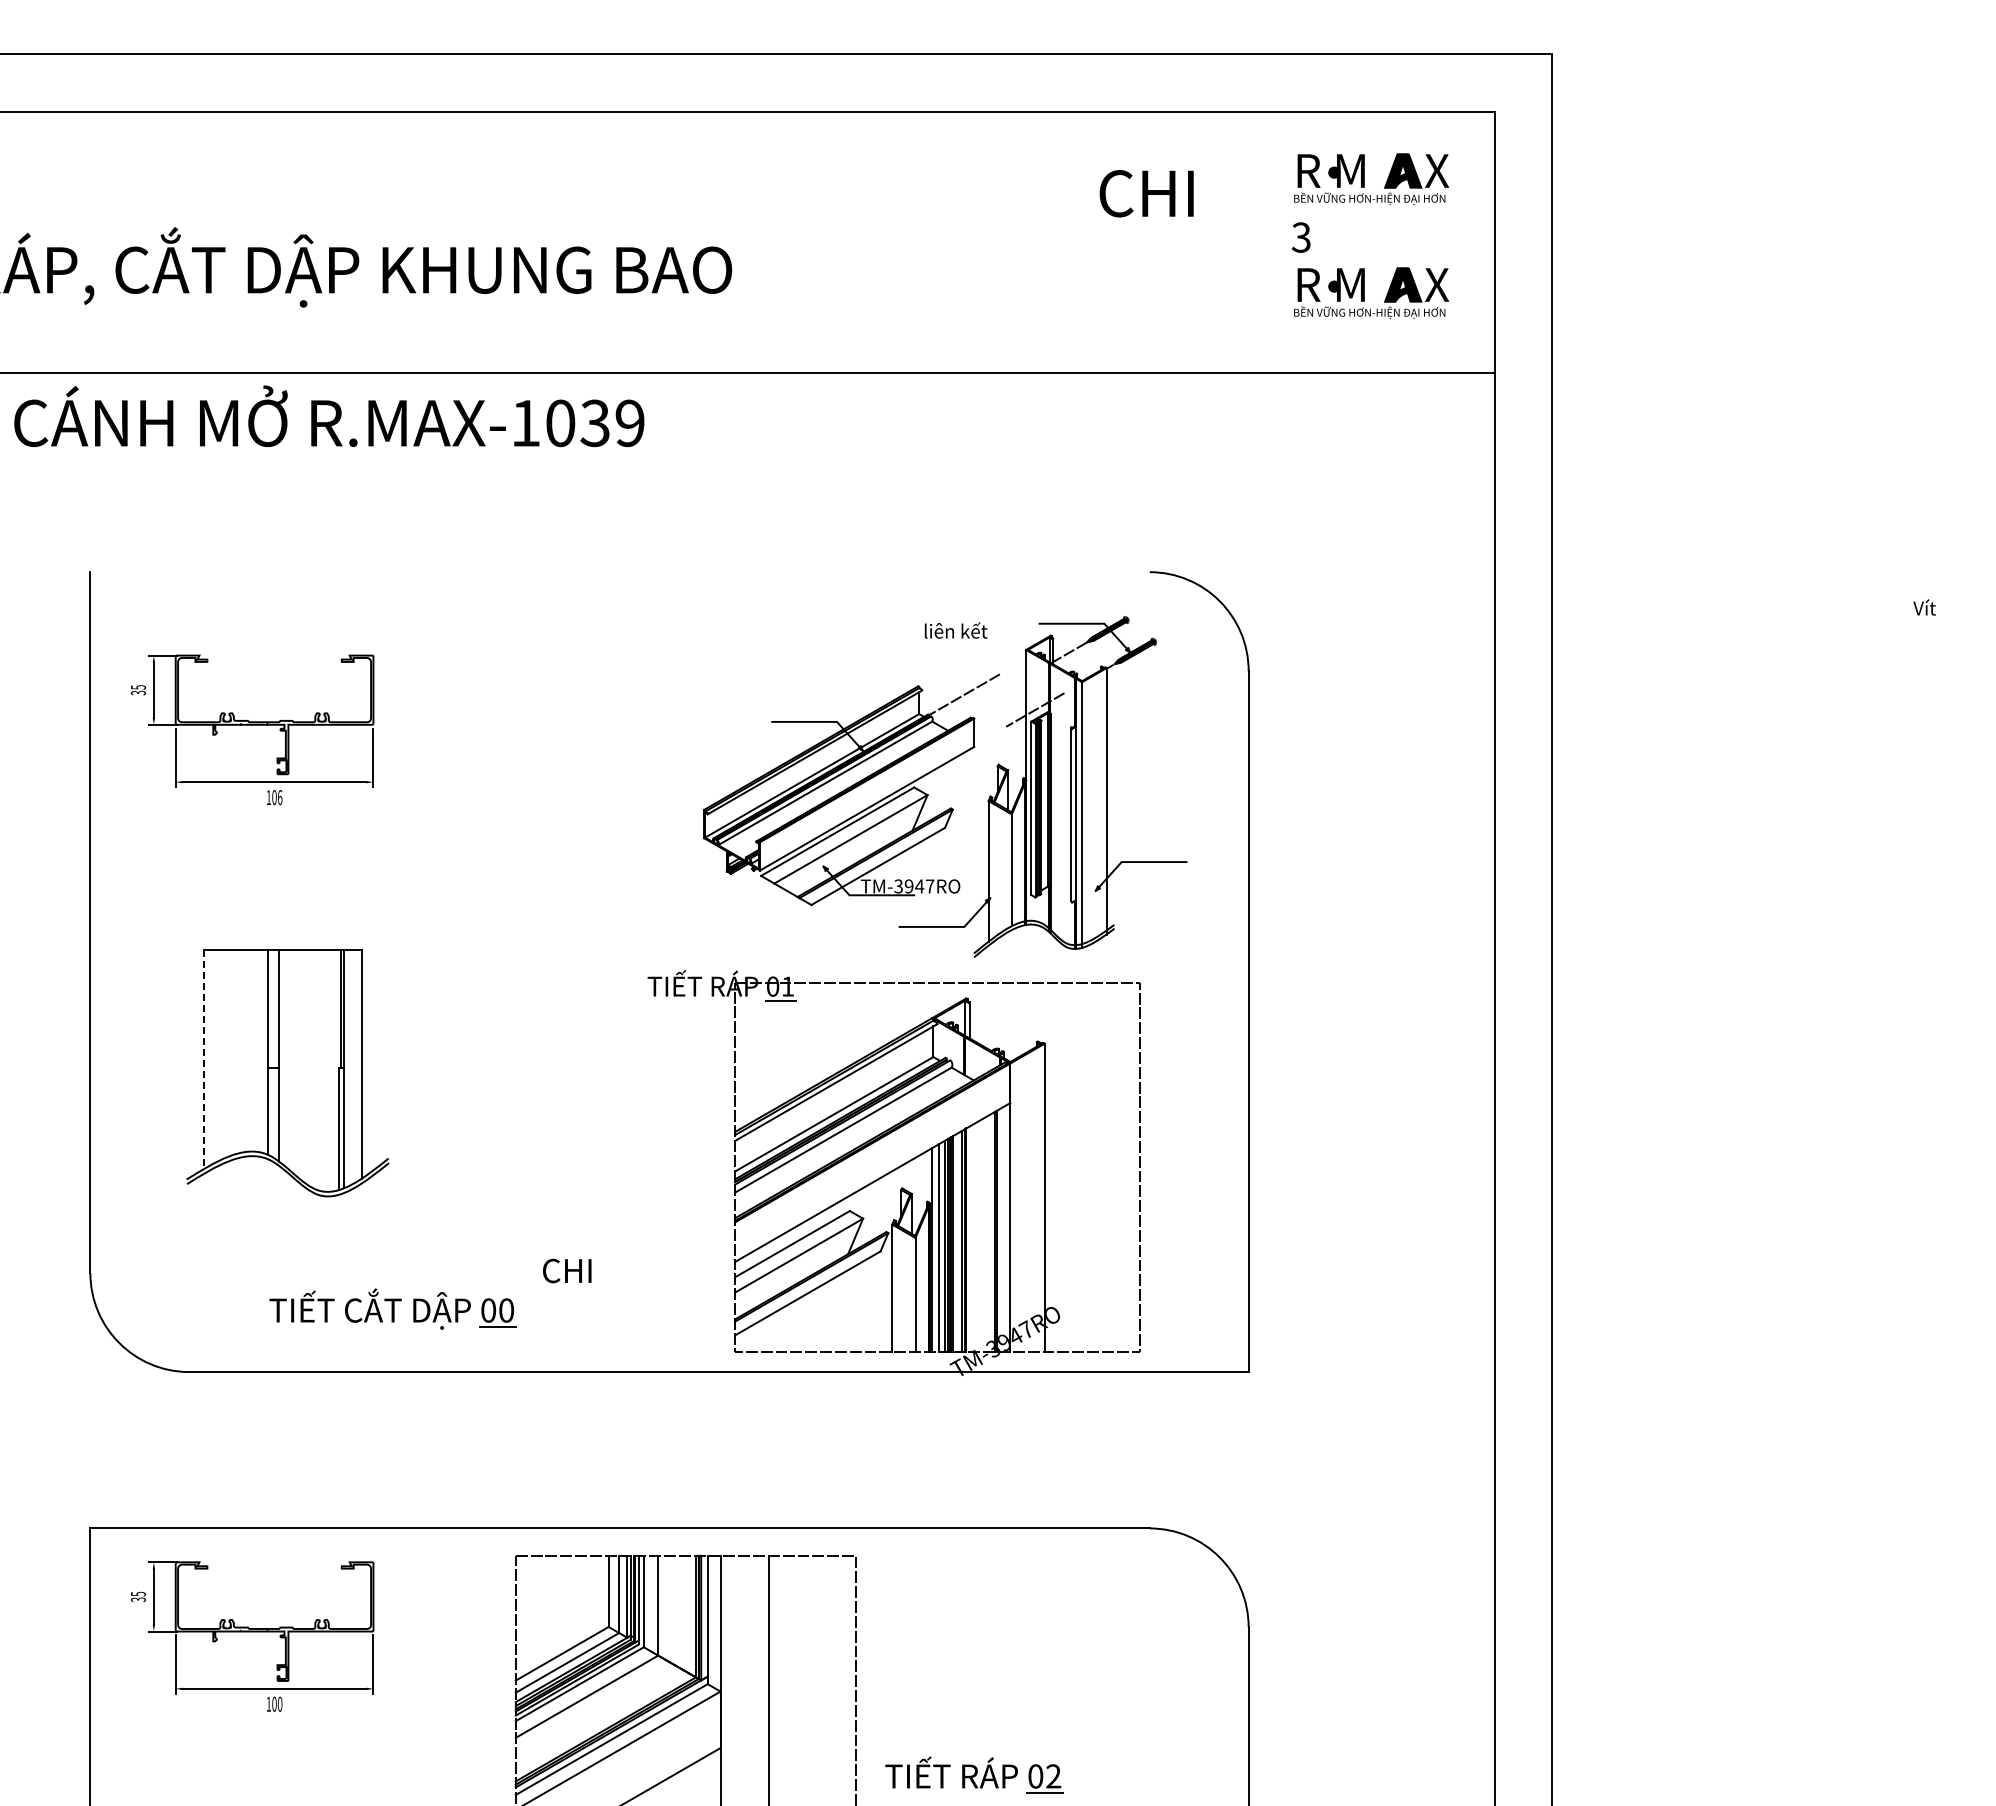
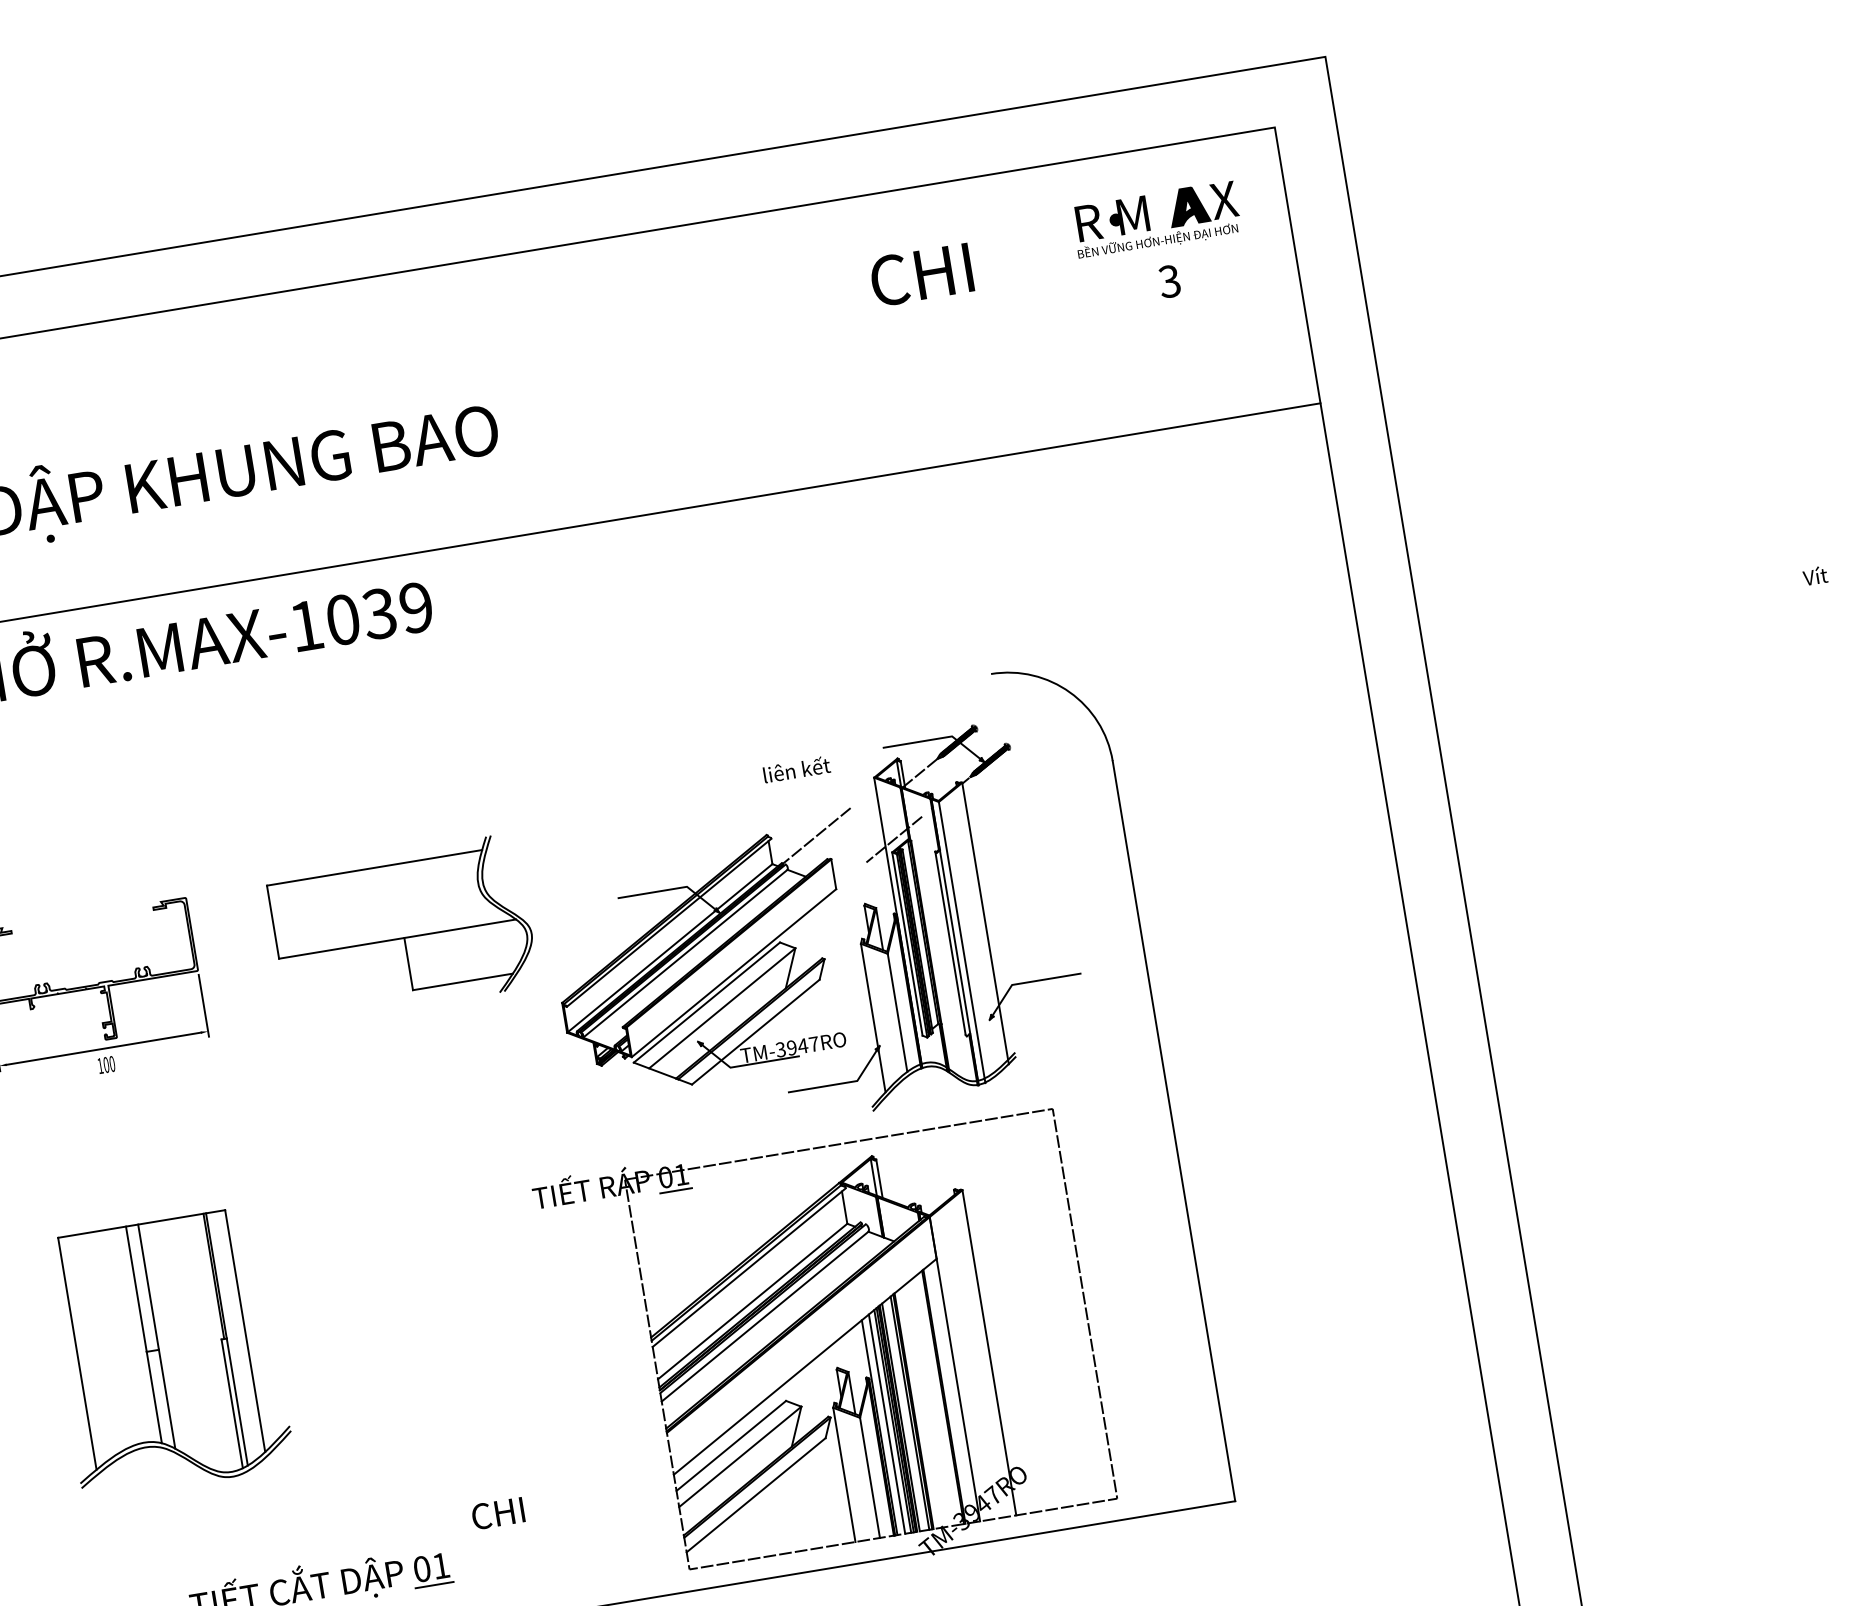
text: (1300, 237) -> (1168, 281), moved
part: (1364, 292) -> (1168, 341), removed
part: (568, 717) -> (402, 929), added
text: (280, 797) -> (112, 1063), 106 -> 100
line: (203, 1059) -> (77, 1353), dashed -> solid
text: (506, 1310) -> (440, 1565), 00 -> 01

